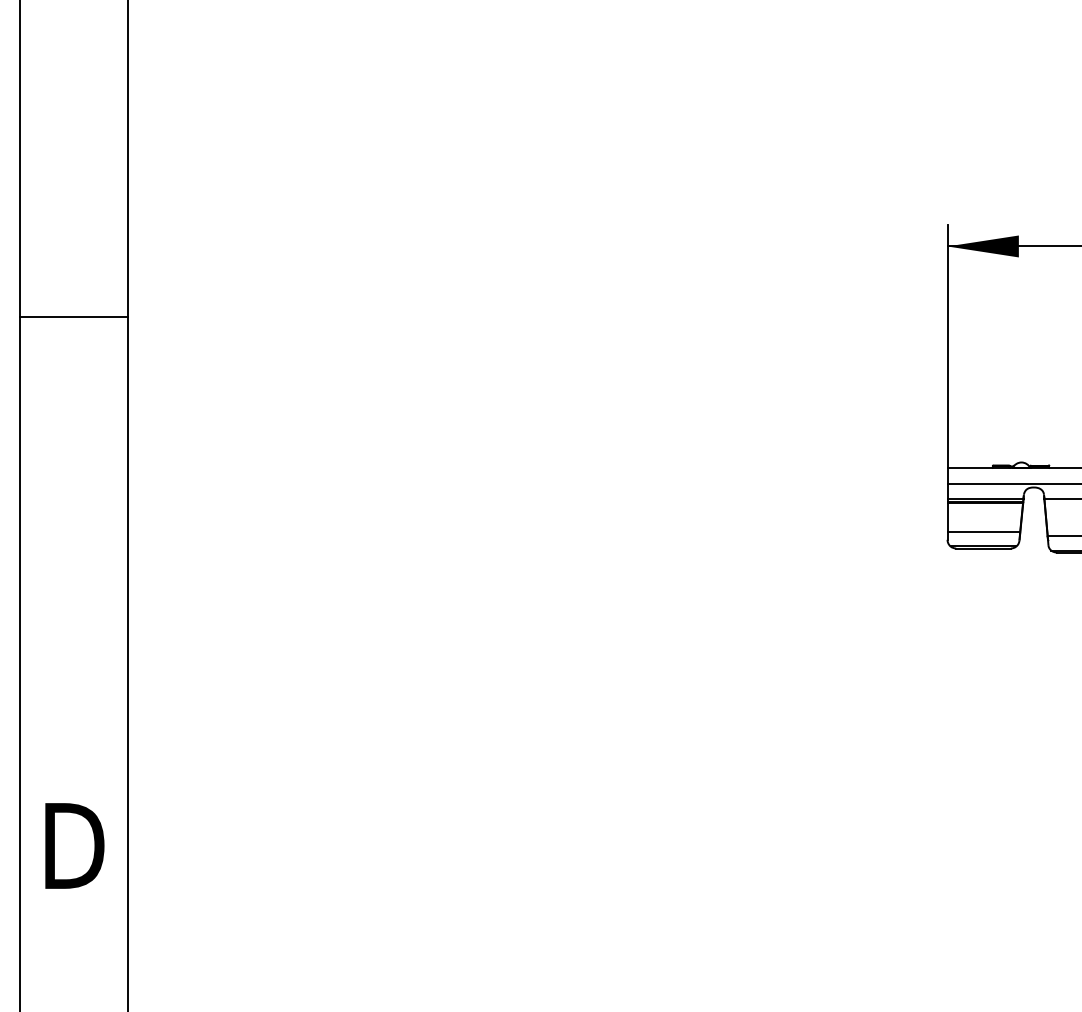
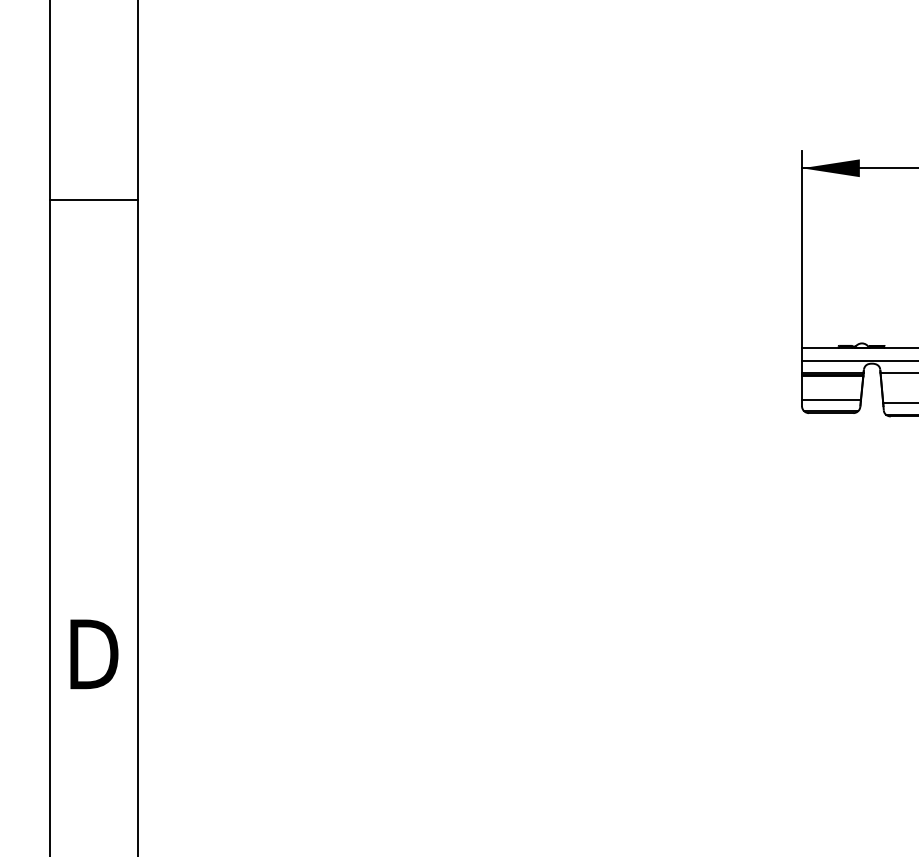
line: (73, 317) -> (93, 199), moved

